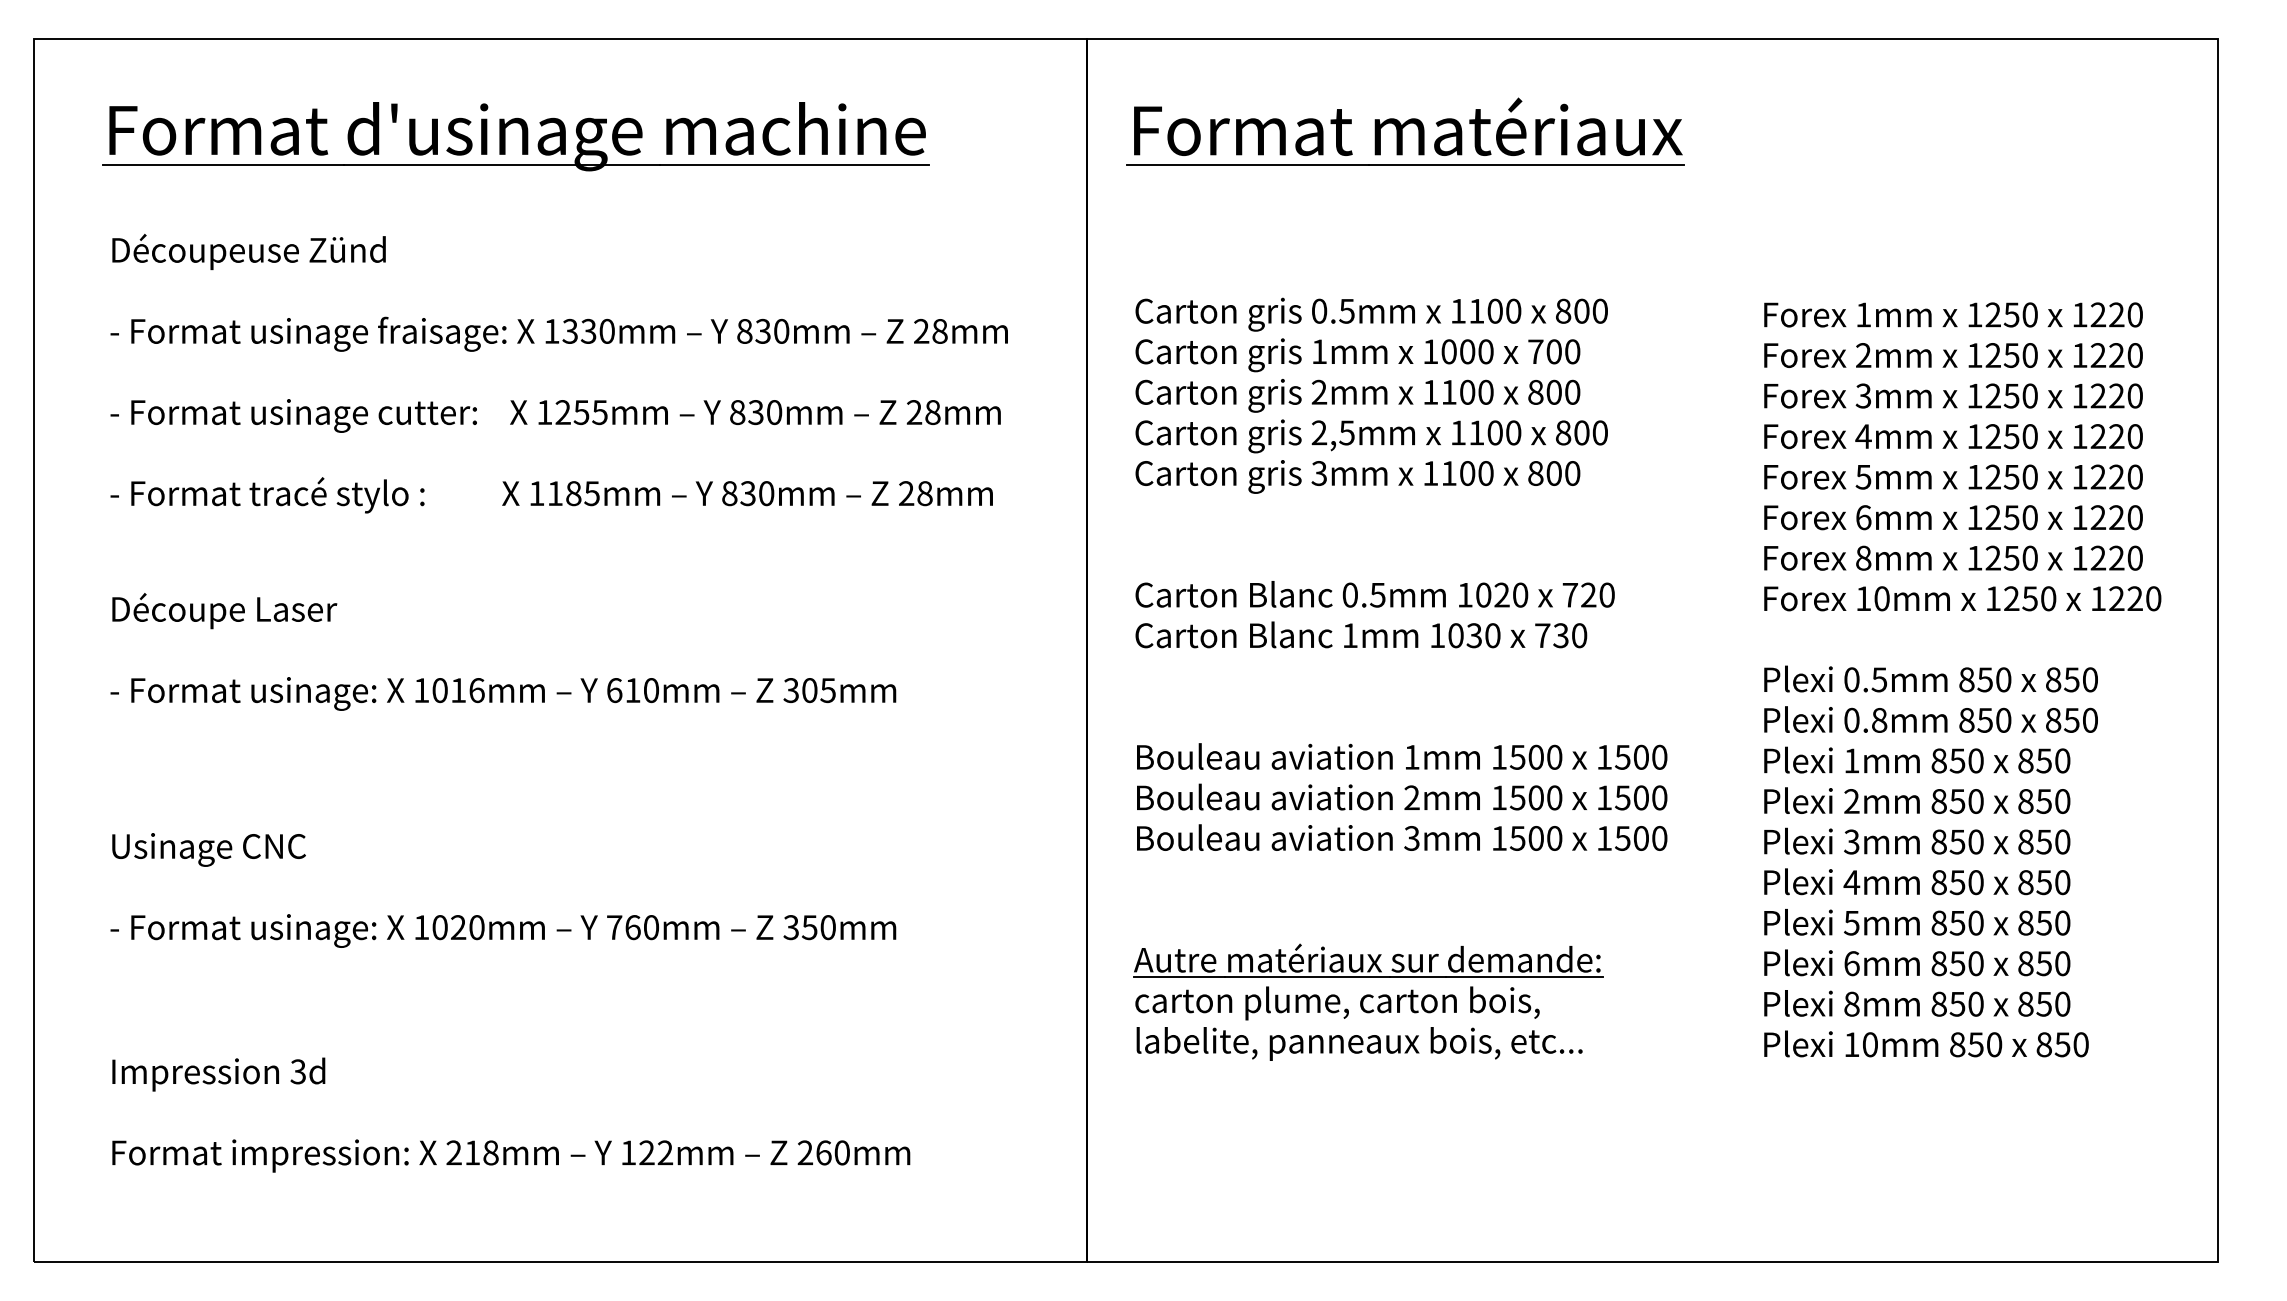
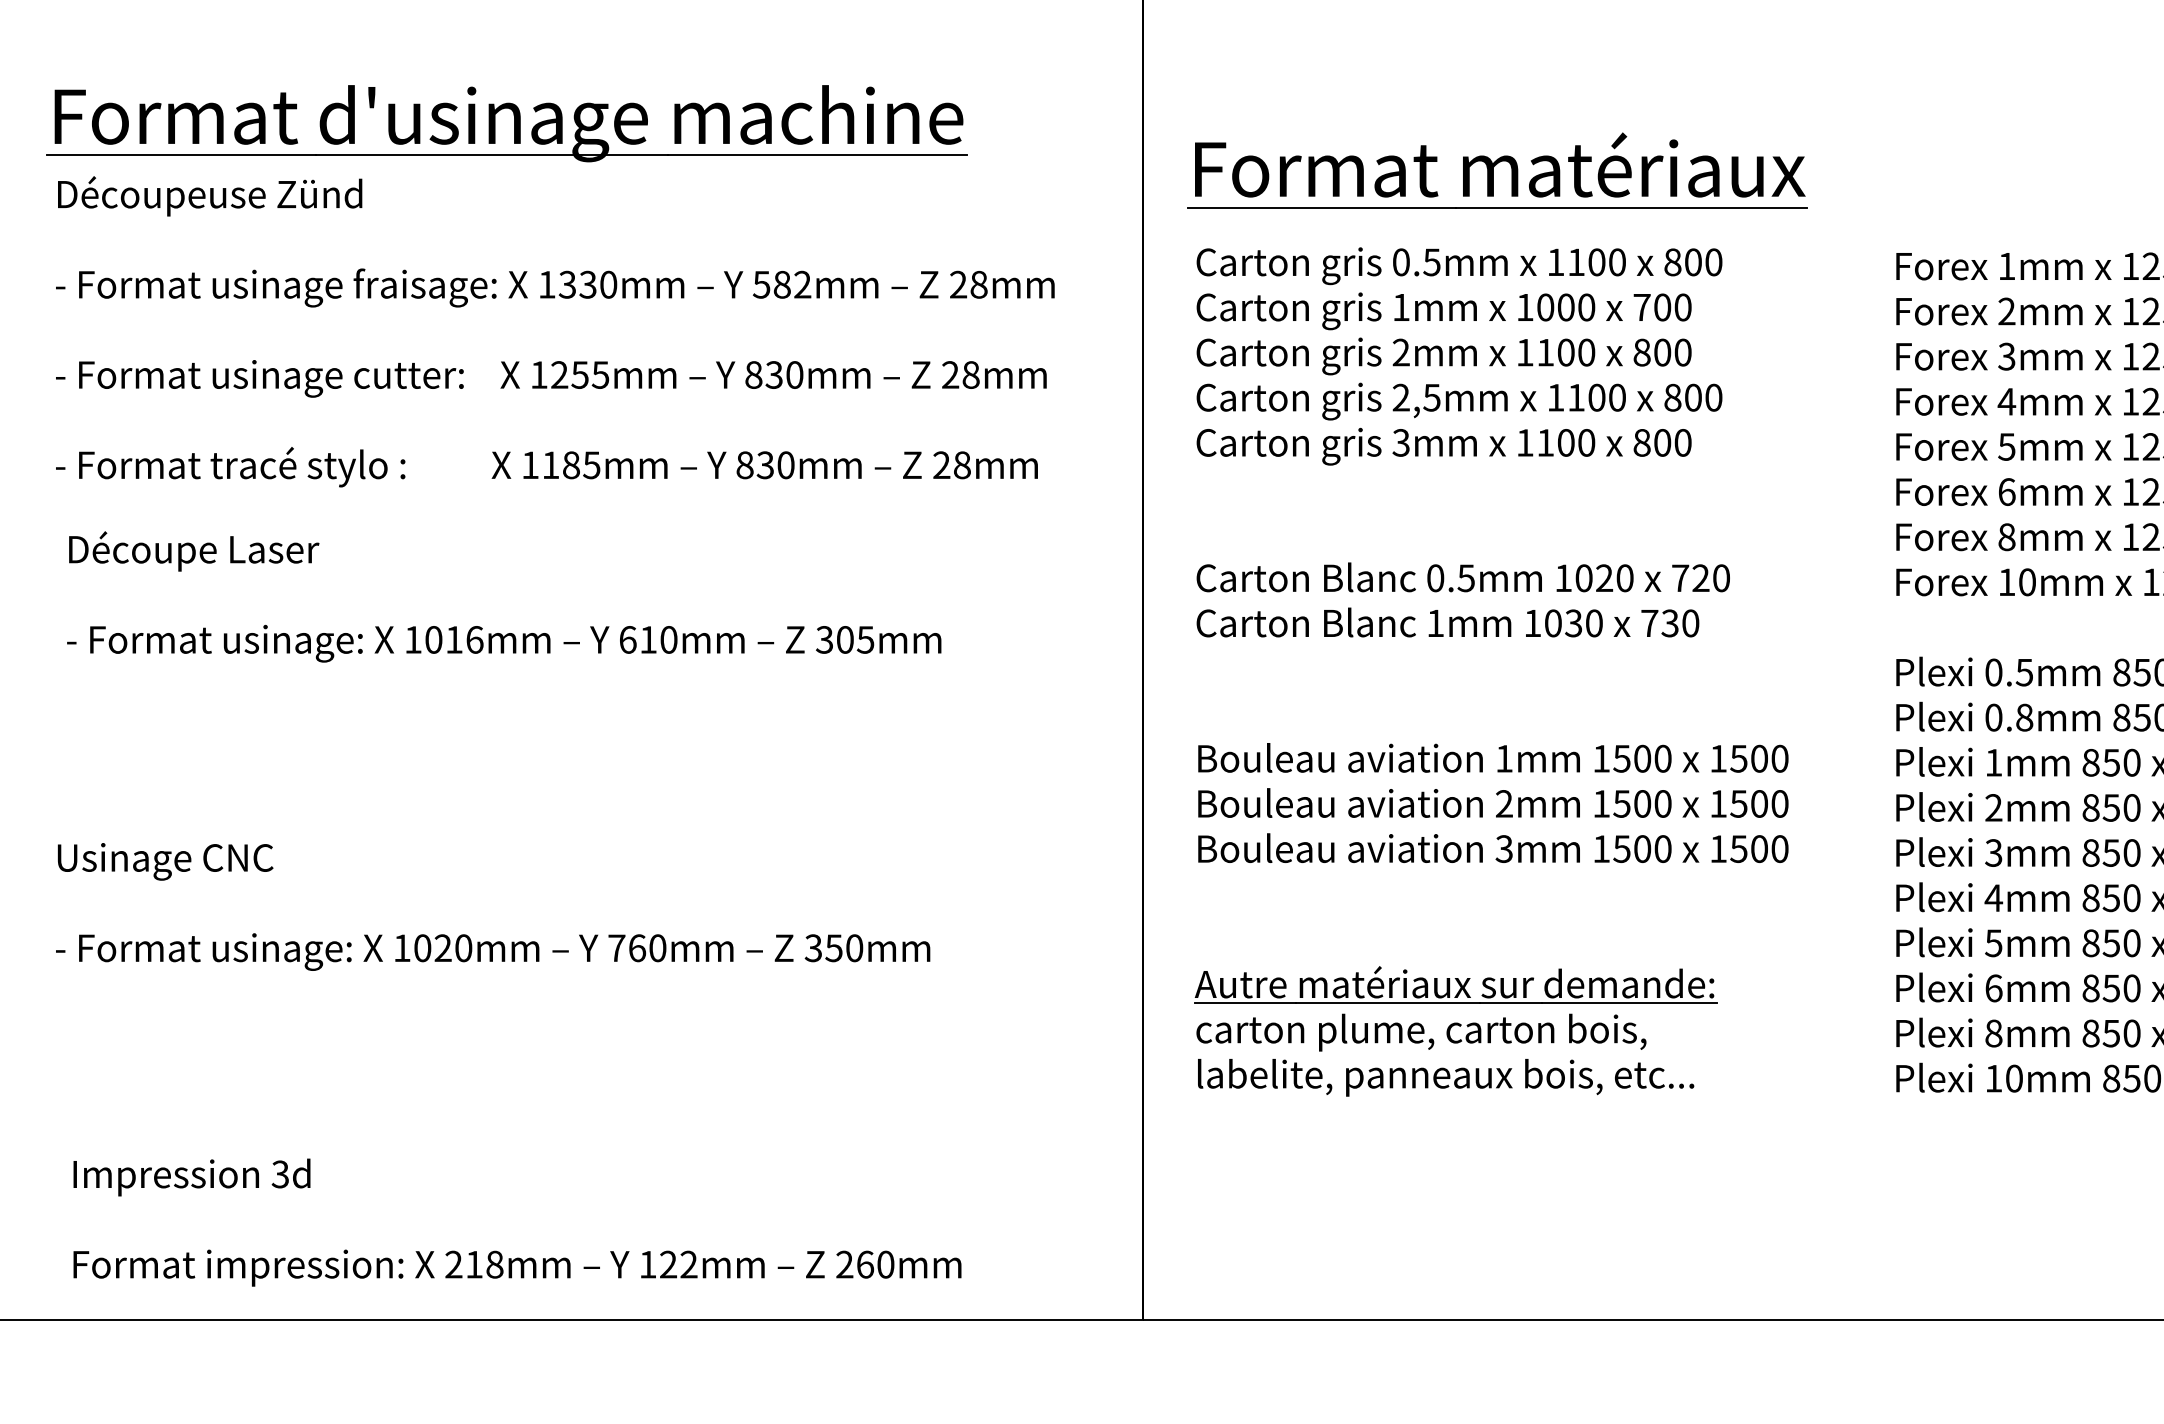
part: (1405, 131) -> (1497, 170), moved
part: (522, 136) -> (514, 123), moved
text: (762, 330) -> (781, 283), 830mm -> 582mm
text: (503, 651) -> (504, 596), moved
text: (511, 1114) -> (517, 1221), moved

